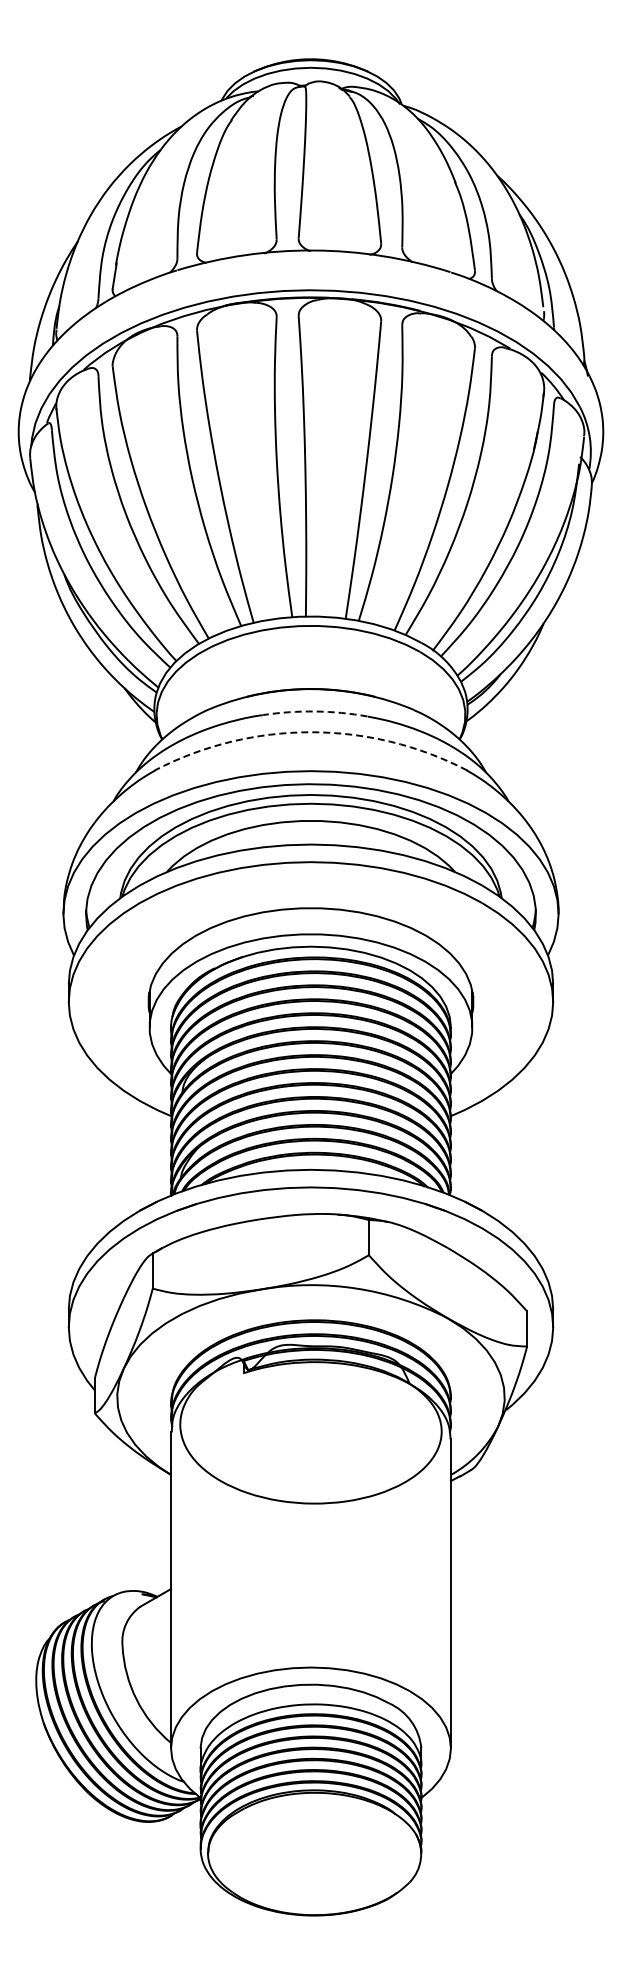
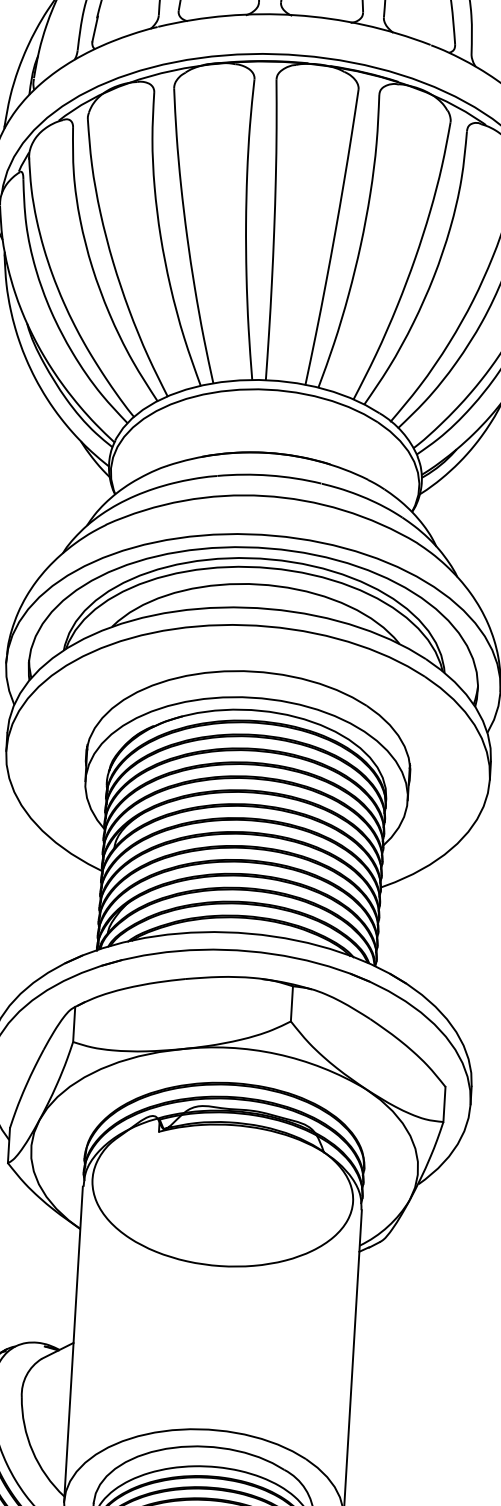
arc: (315, 711) -> (269, 475), dashed -> solid
arc: (310, 732) -> (263, 496), dashed -> solid

